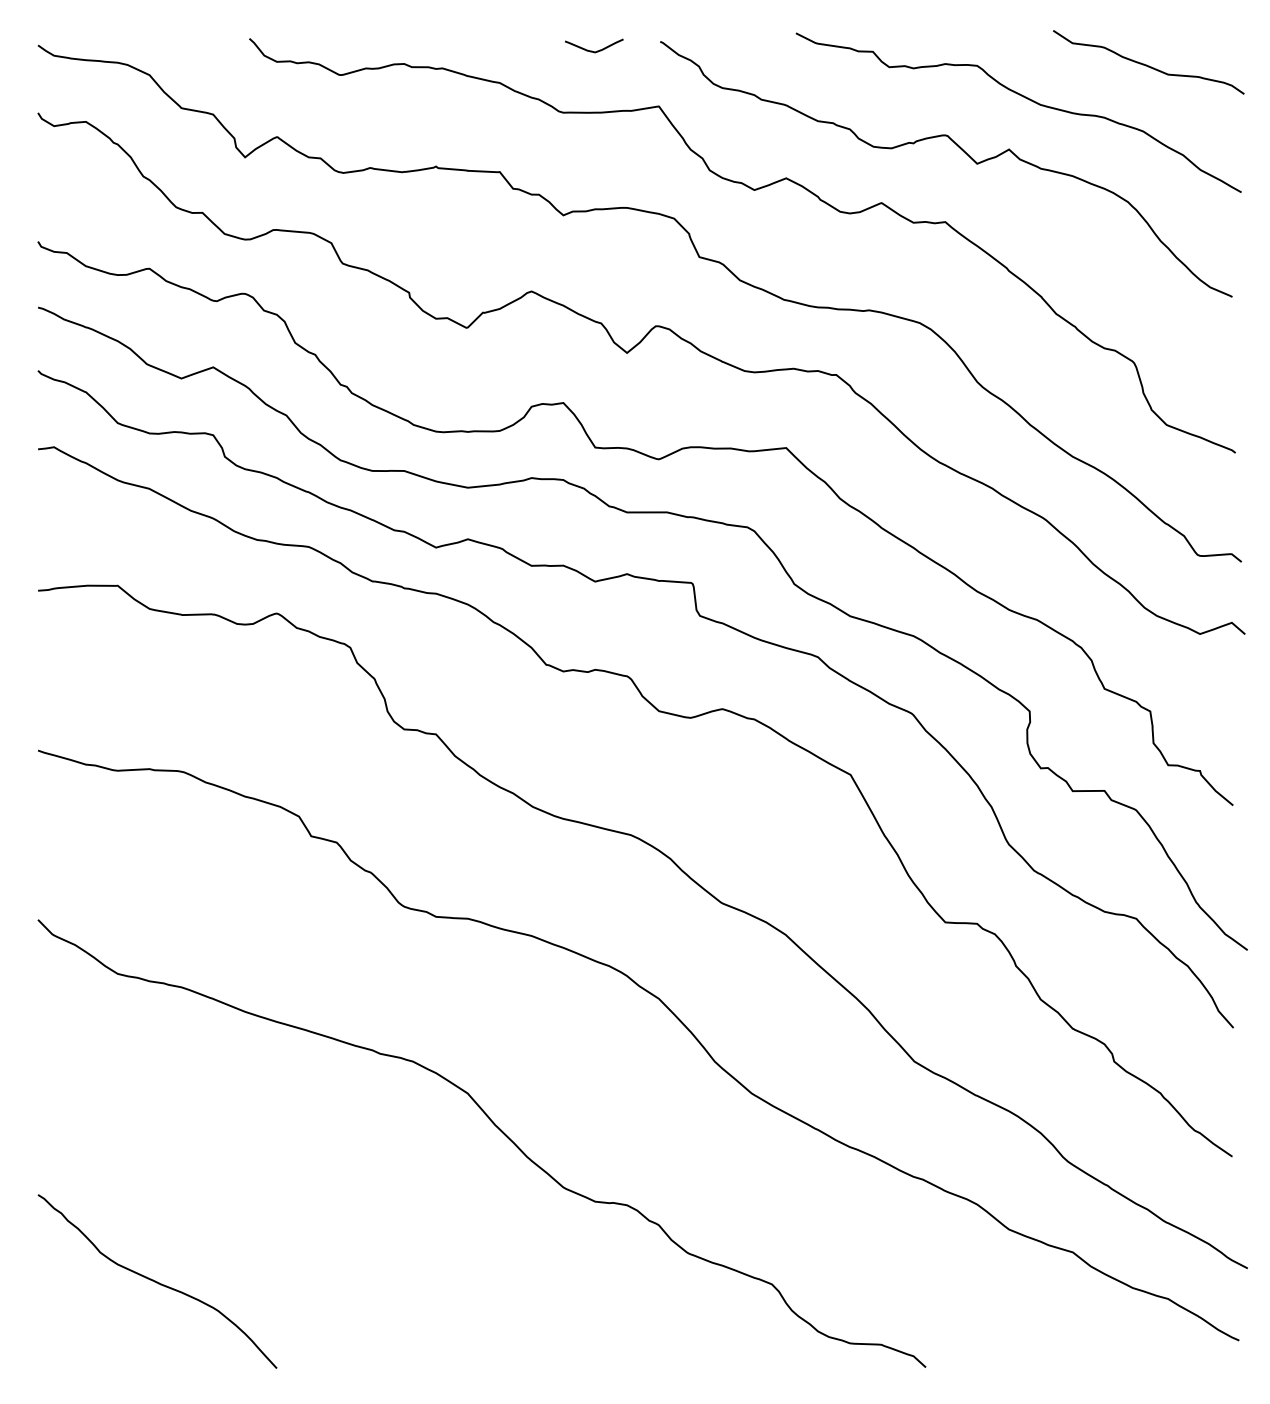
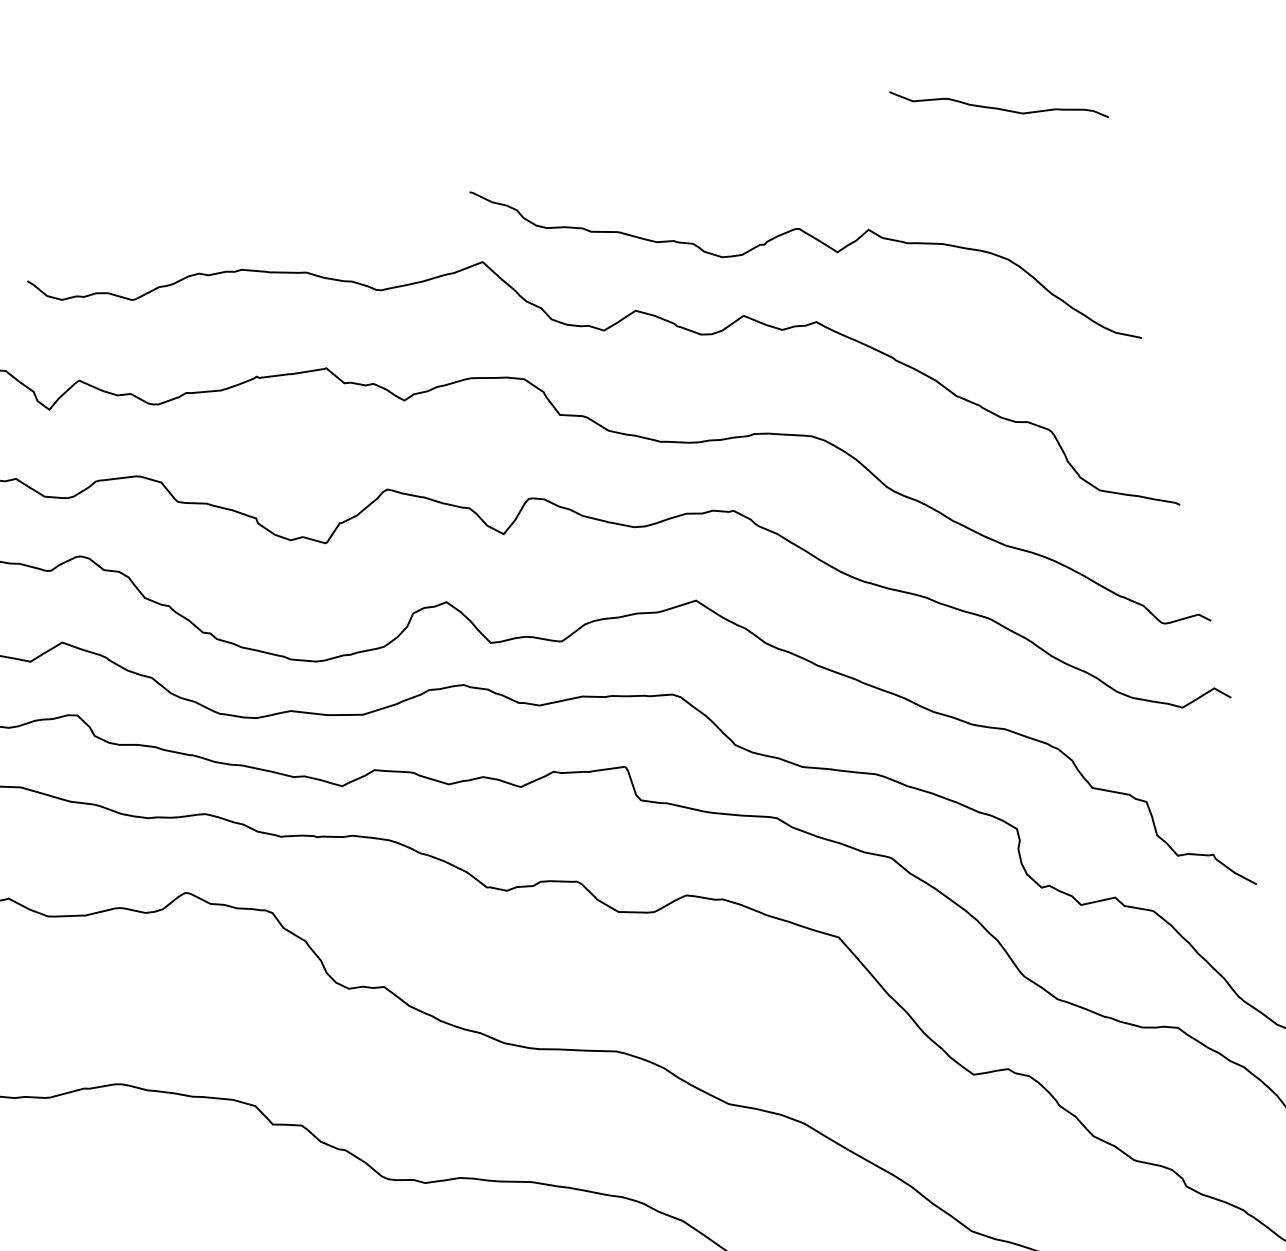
curve: (592, 50) -> (398, 216), removed
curve: (1025, 98) -> (874, 171), removed

